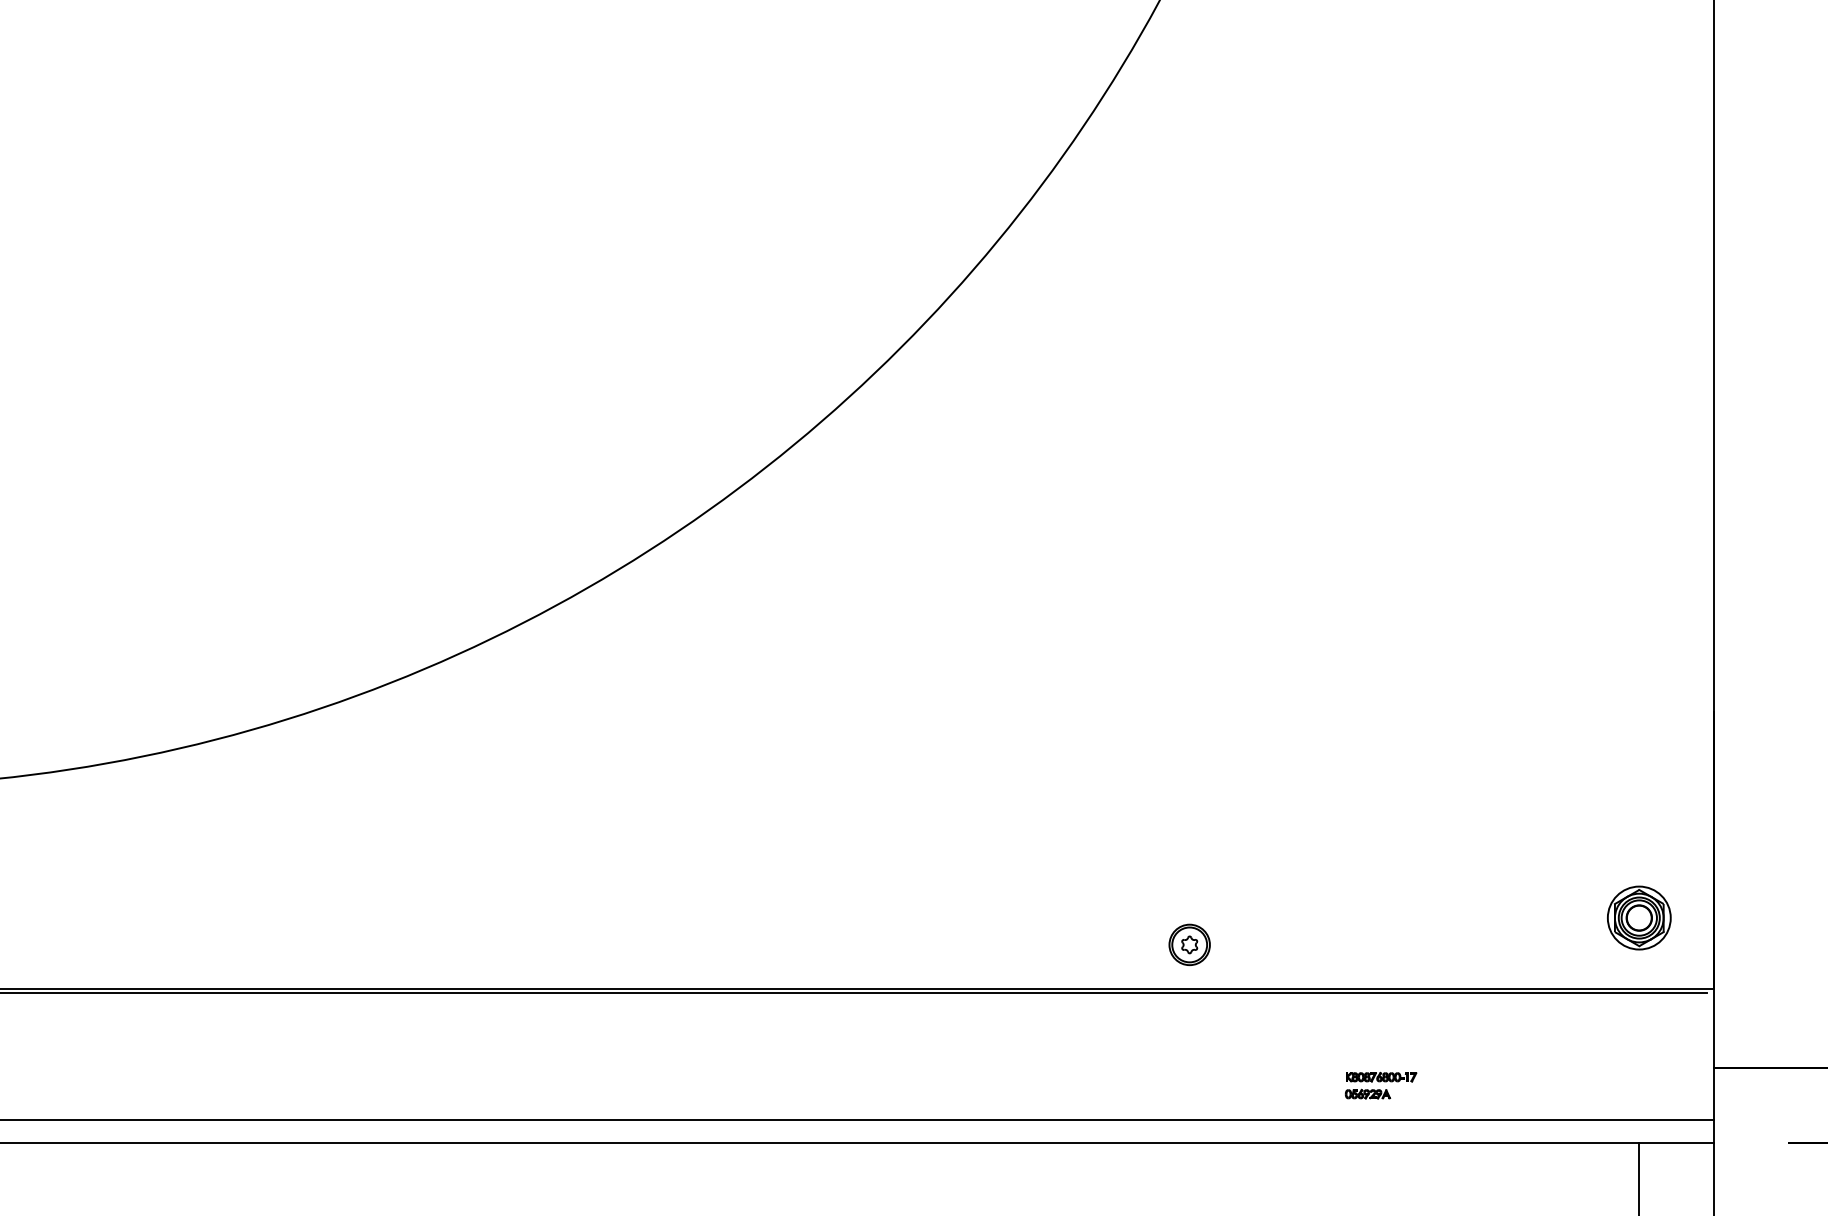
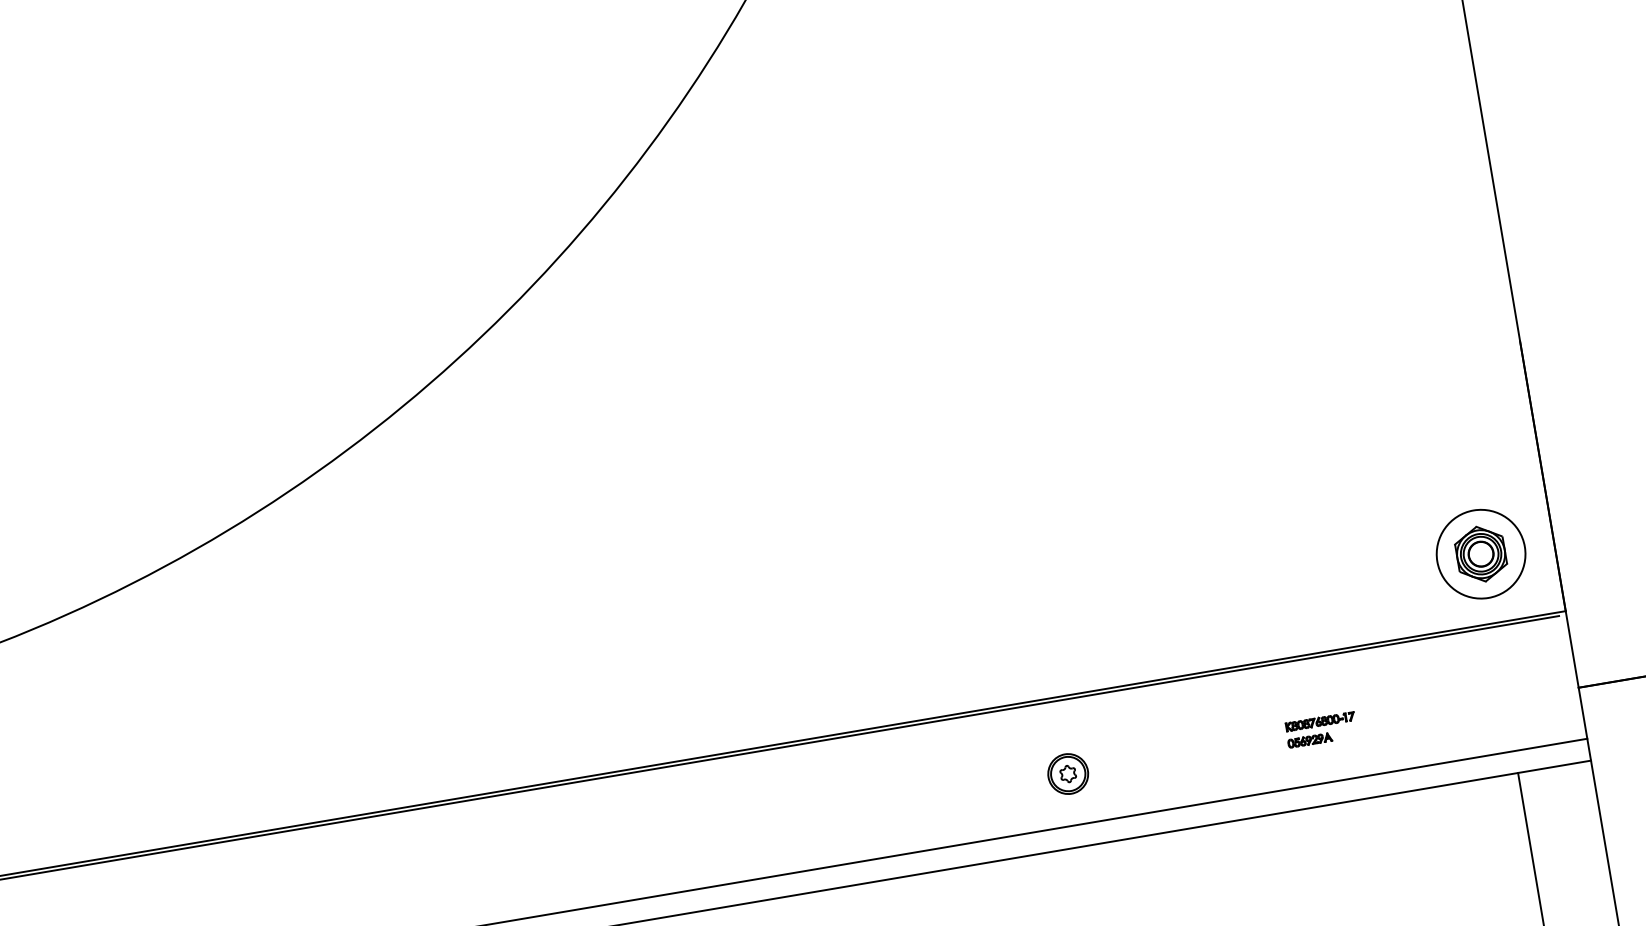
circle: (1639, 918) -> (1481, 554), size x1.43
part: (1189, 944) -> (1067, 773), moved
part: (1380, 1085) -> (1320, 729), moved

